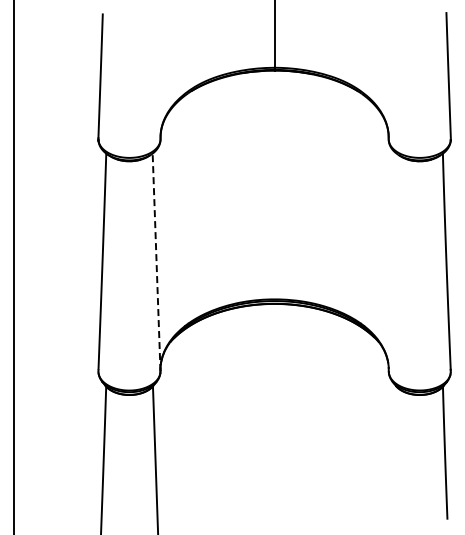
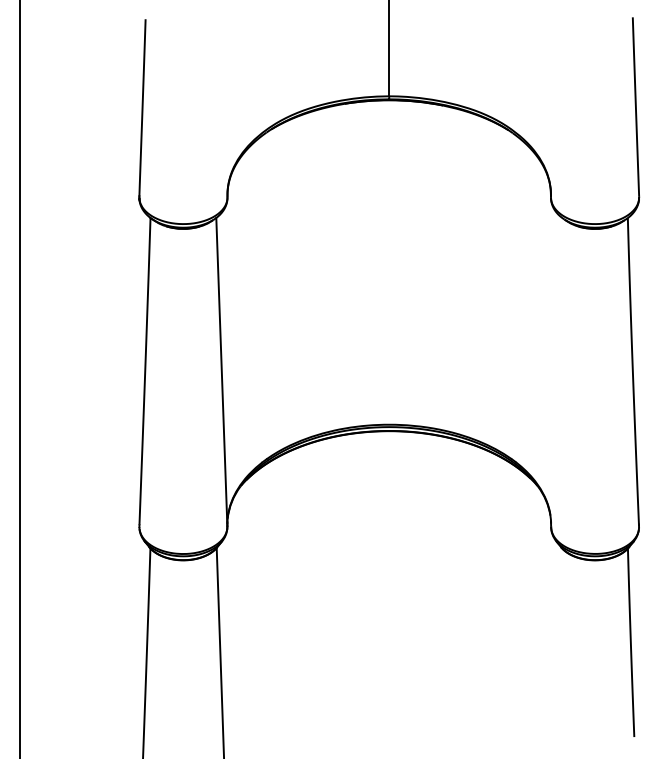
line: (156, 262) -> (221, 372), dashed -> solid

